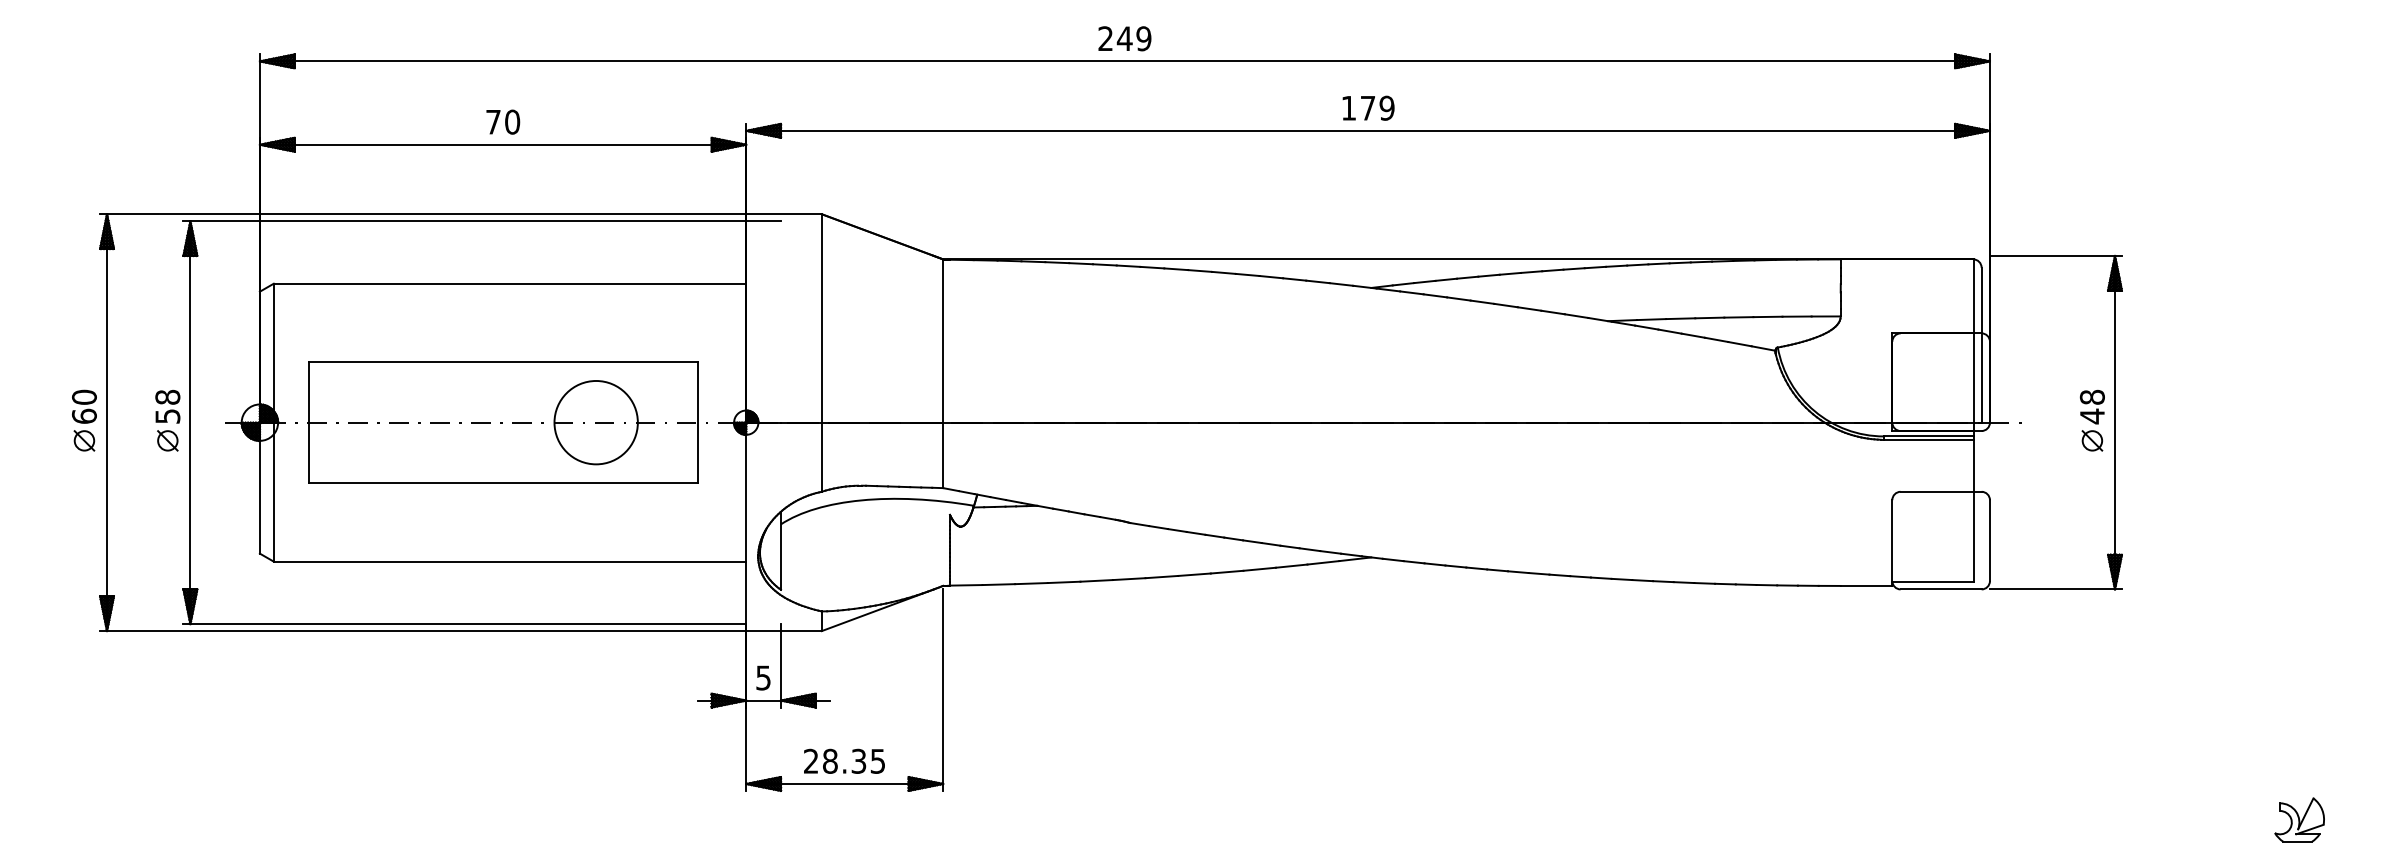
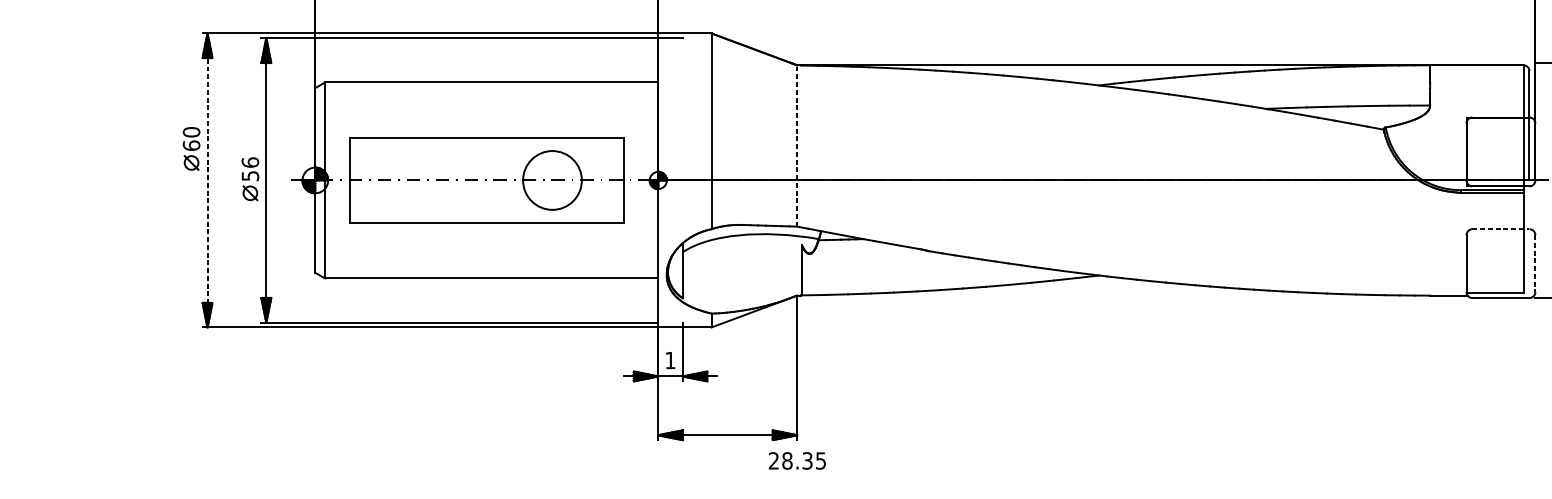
line: (943, 373) -> (797, 145), solid -> dashed
text: (167, 396) -> (250, 162), 58 -> 56
part: (84, 420) -> (191, 148), moved
line: (107, 422) -> (207, 180), solid -> dashed
line: (1941, 491) -> (1501, 229), solid -> dashed
line: (1989, 541) -> (1535, 264), solid -> dashed
text: (763, 677) -> (670, 360), 5 -> 1
text: (844, 760) -> (797, 460), moved

